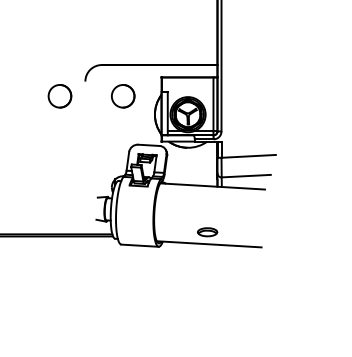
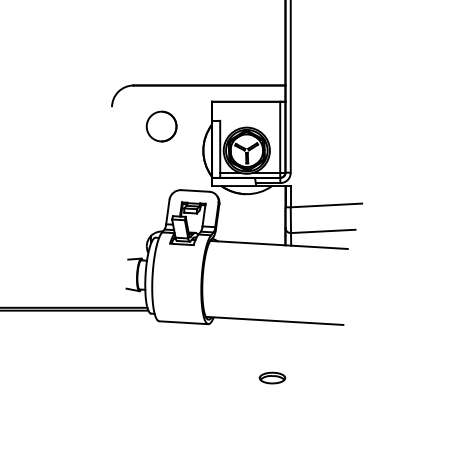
part: (59, 96) -> (78, 126), removed
part: (207, 231) -> (272, 377), moved

